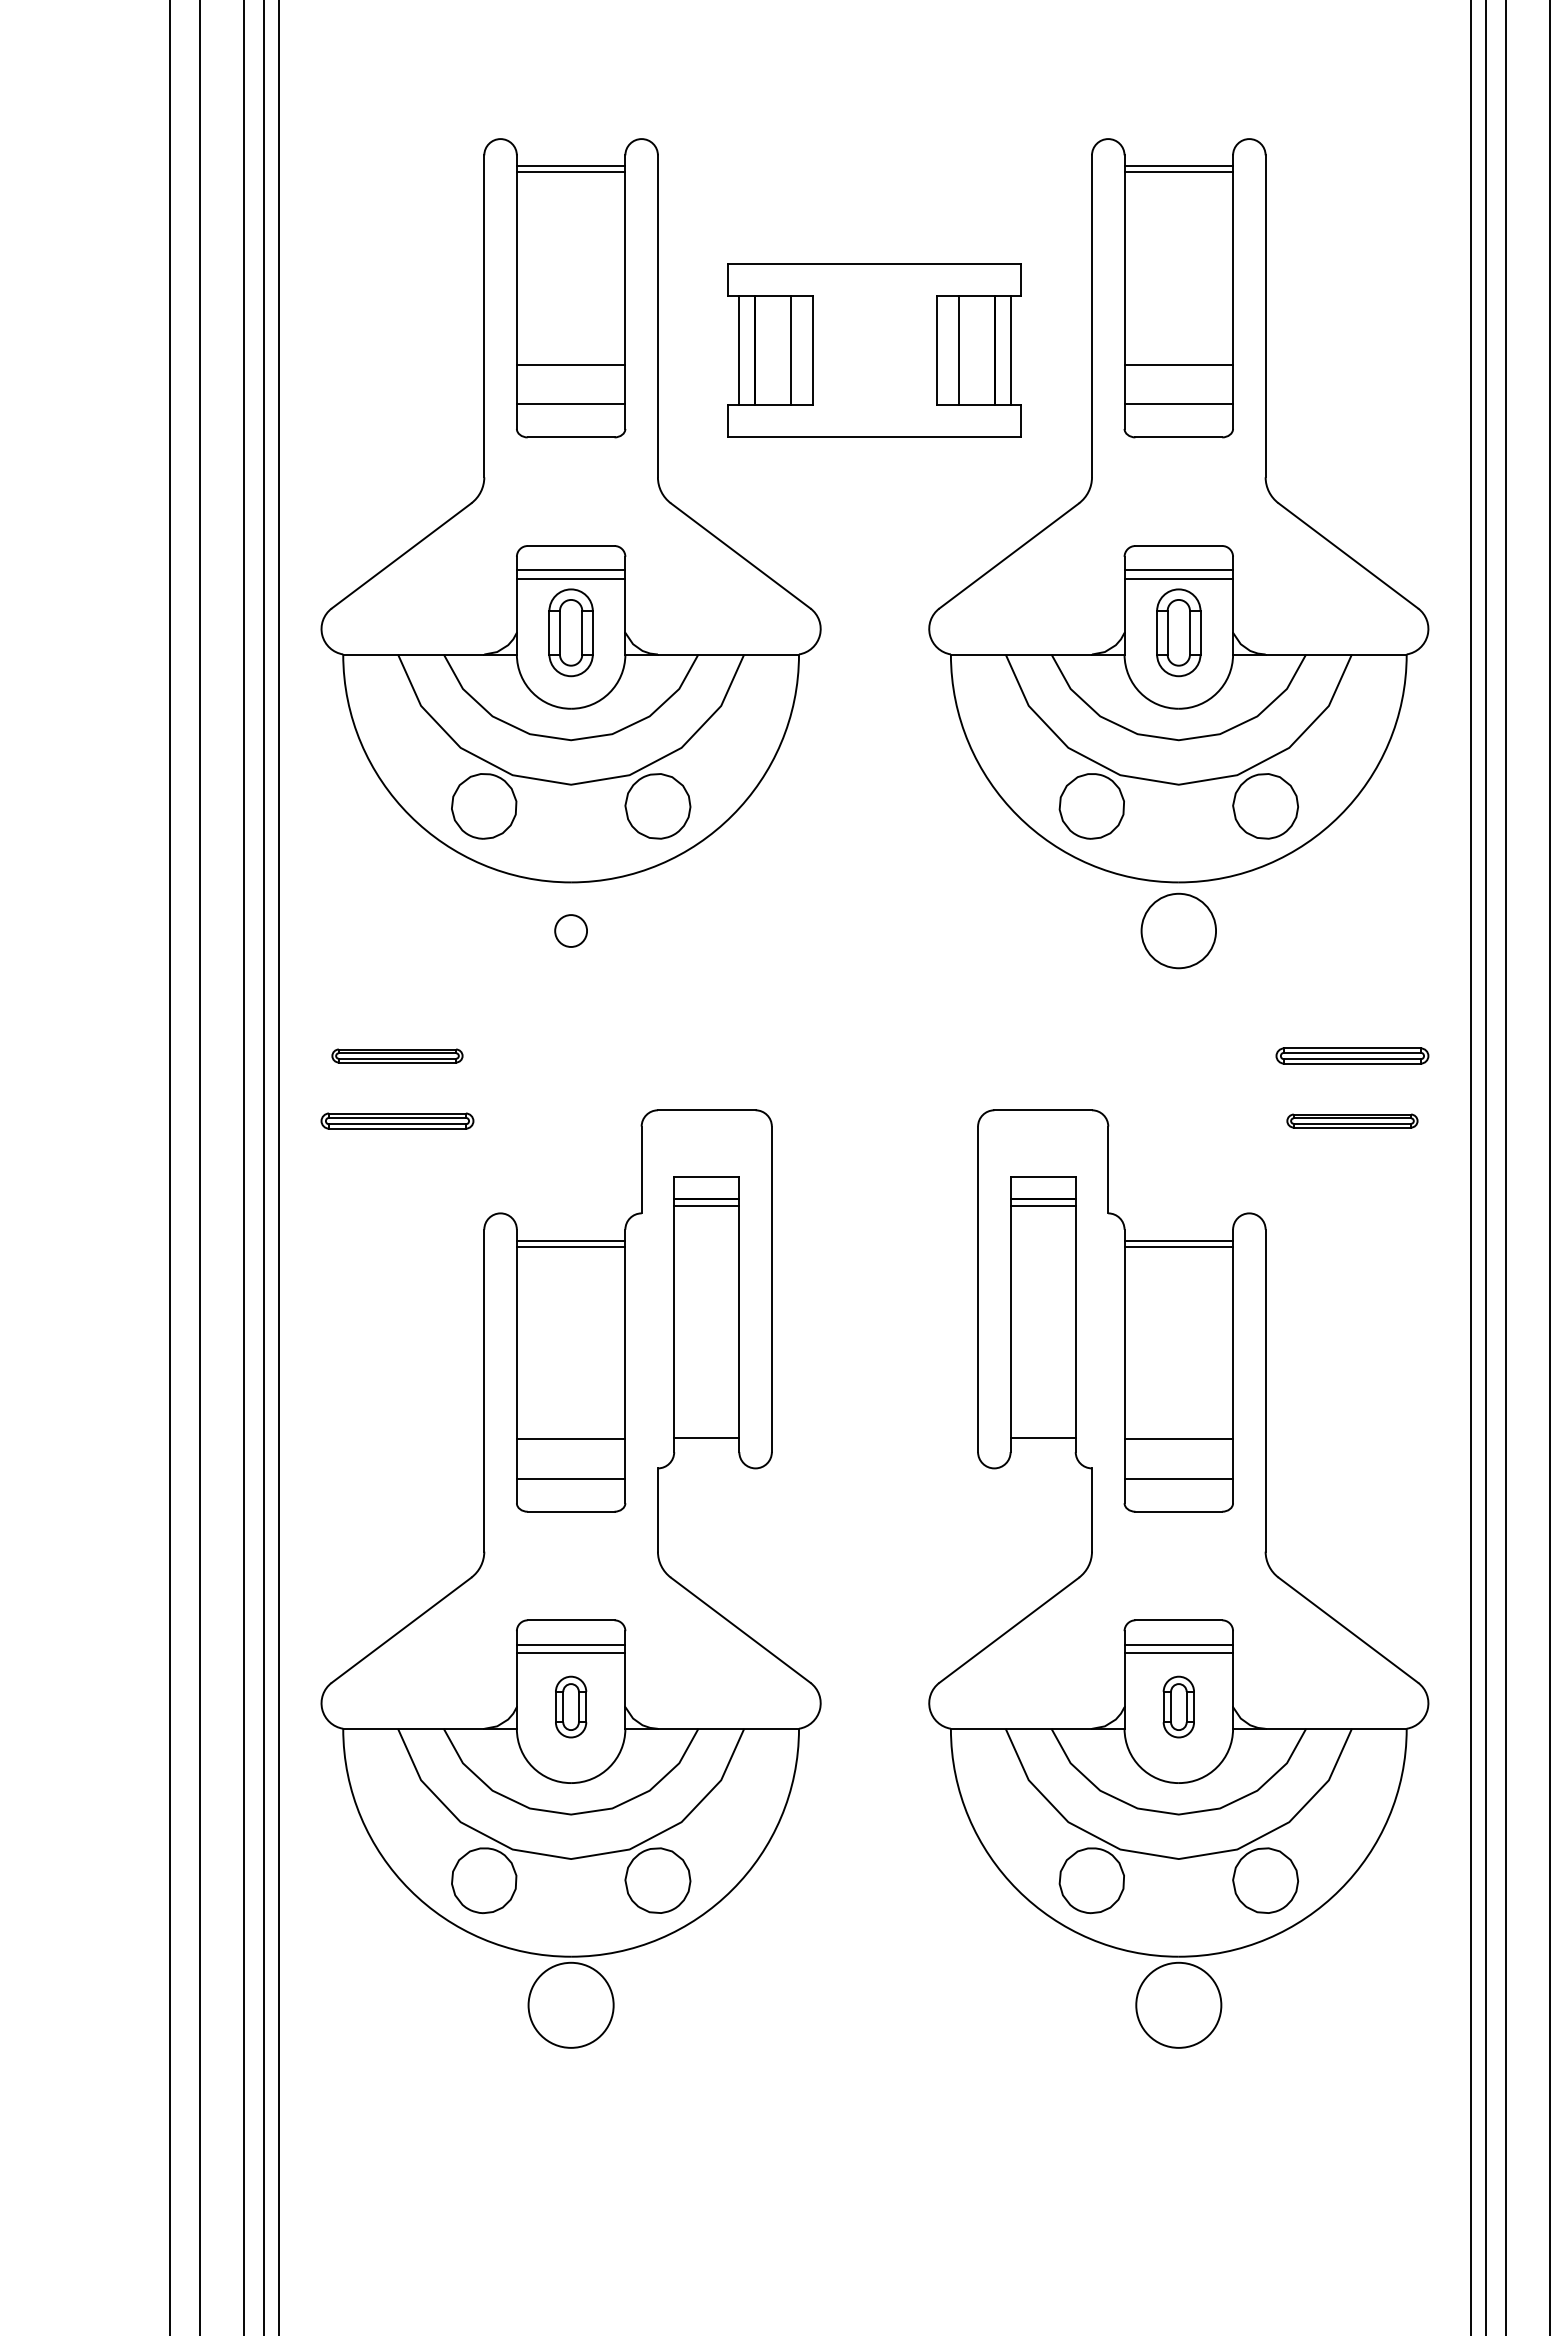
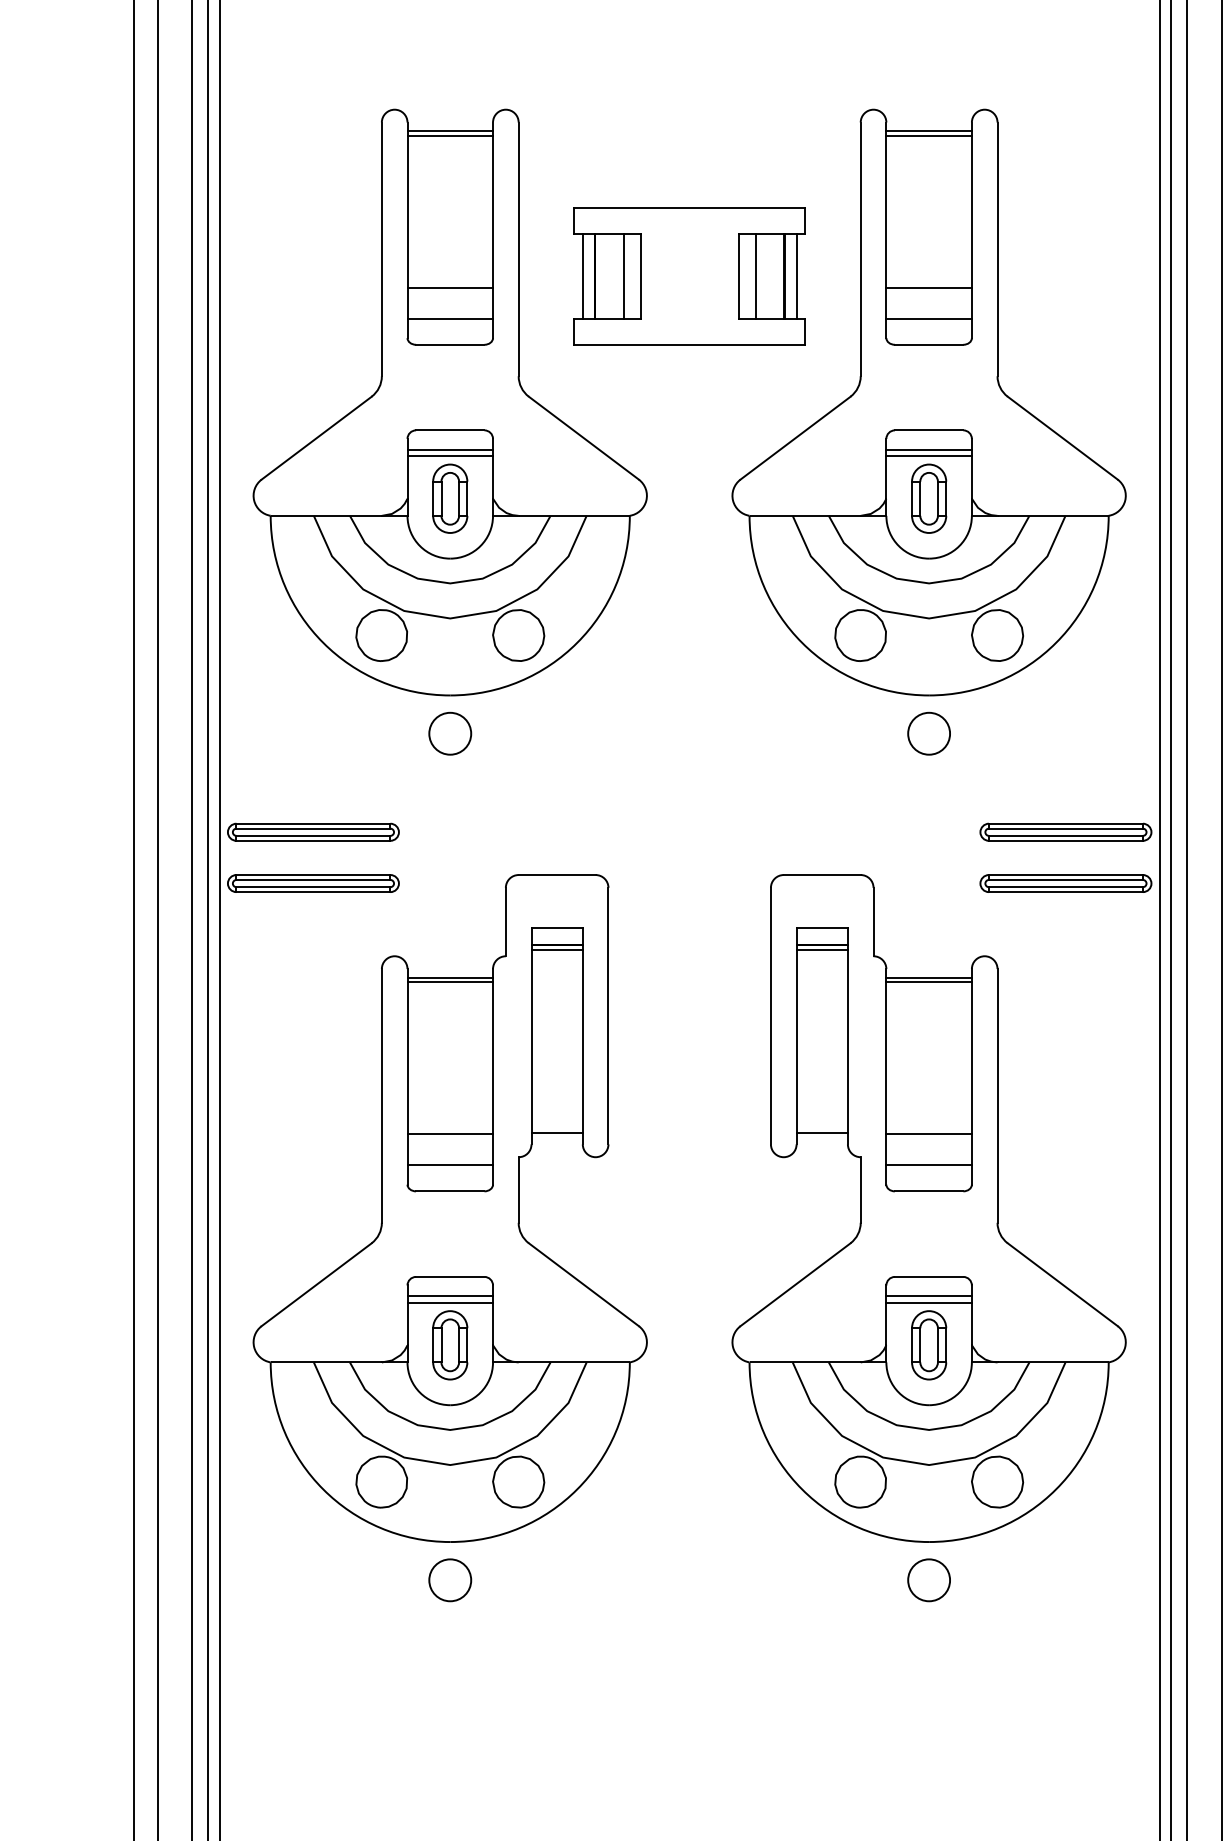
circle: (570, 930) -> (449, 733), size x1.67
circle: (1178, 930) -> (928, 733), size x0.71
part: (397, 1055) -> (313, 831), size x1.67
part: (1352, 1055) -> (1065, 831), size x1.43
part: (397, 1120) -> (313, 883), size x1.43
part: (1352, 1120) -> (1065, 883), size x1.67
part: (570, 1706) -> (449, 1344), size x1.43
part: (1178, 1706) -> (928, 1344), size x1.43
circle: (570, 2004) -> (449, 1579), size x0.62
circle: (1178, 2004) -> (928, 1579), size x0.62

